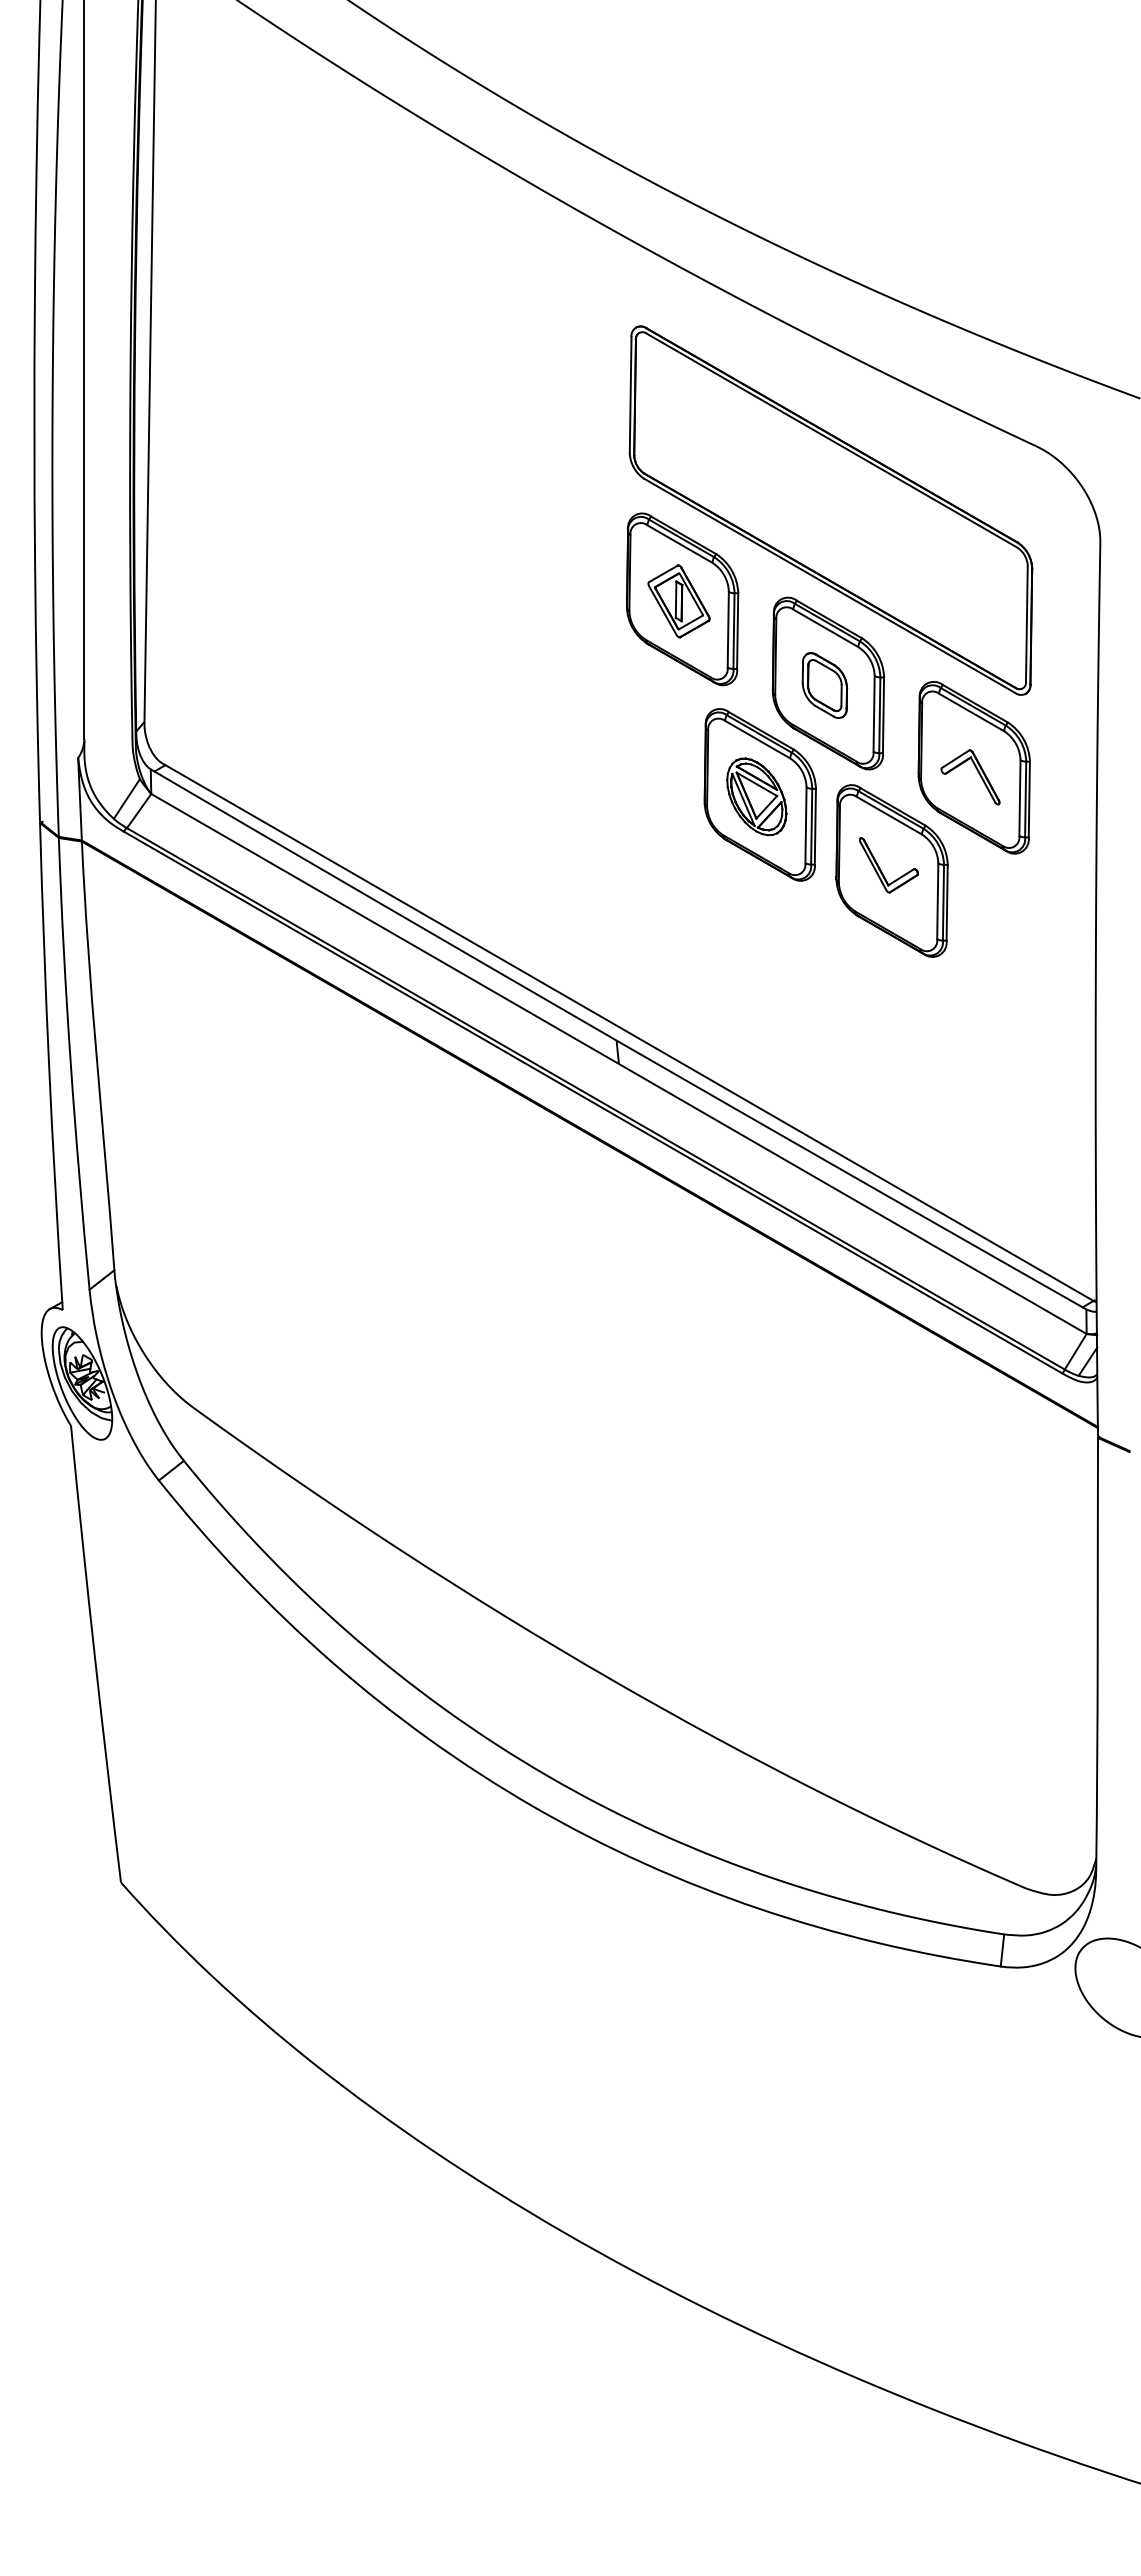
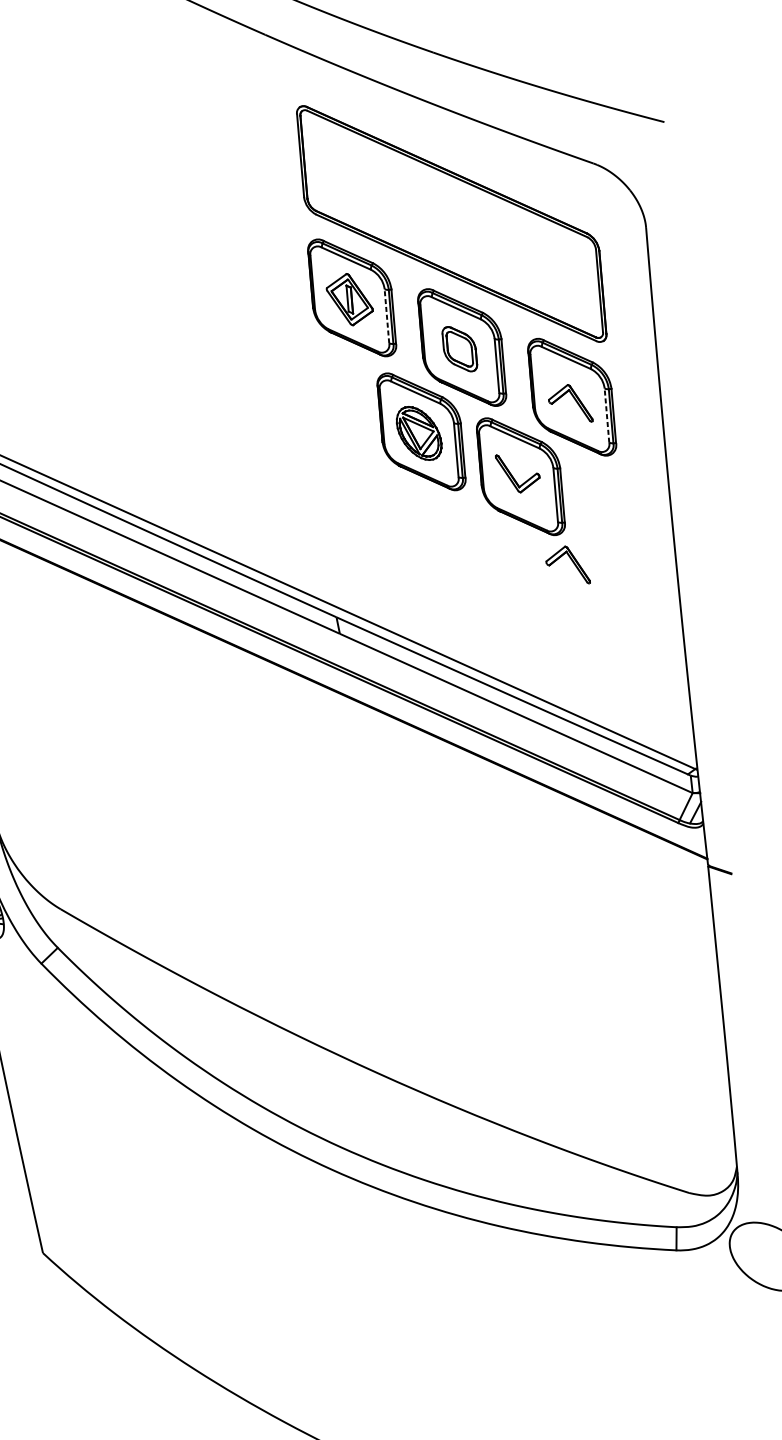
line: (728, 629) -> (387, 316), solid -> dashed
line: (1019, 798) -> (606, 415), solid -> dashed
part: (952, 997) -> (573, 562), added

